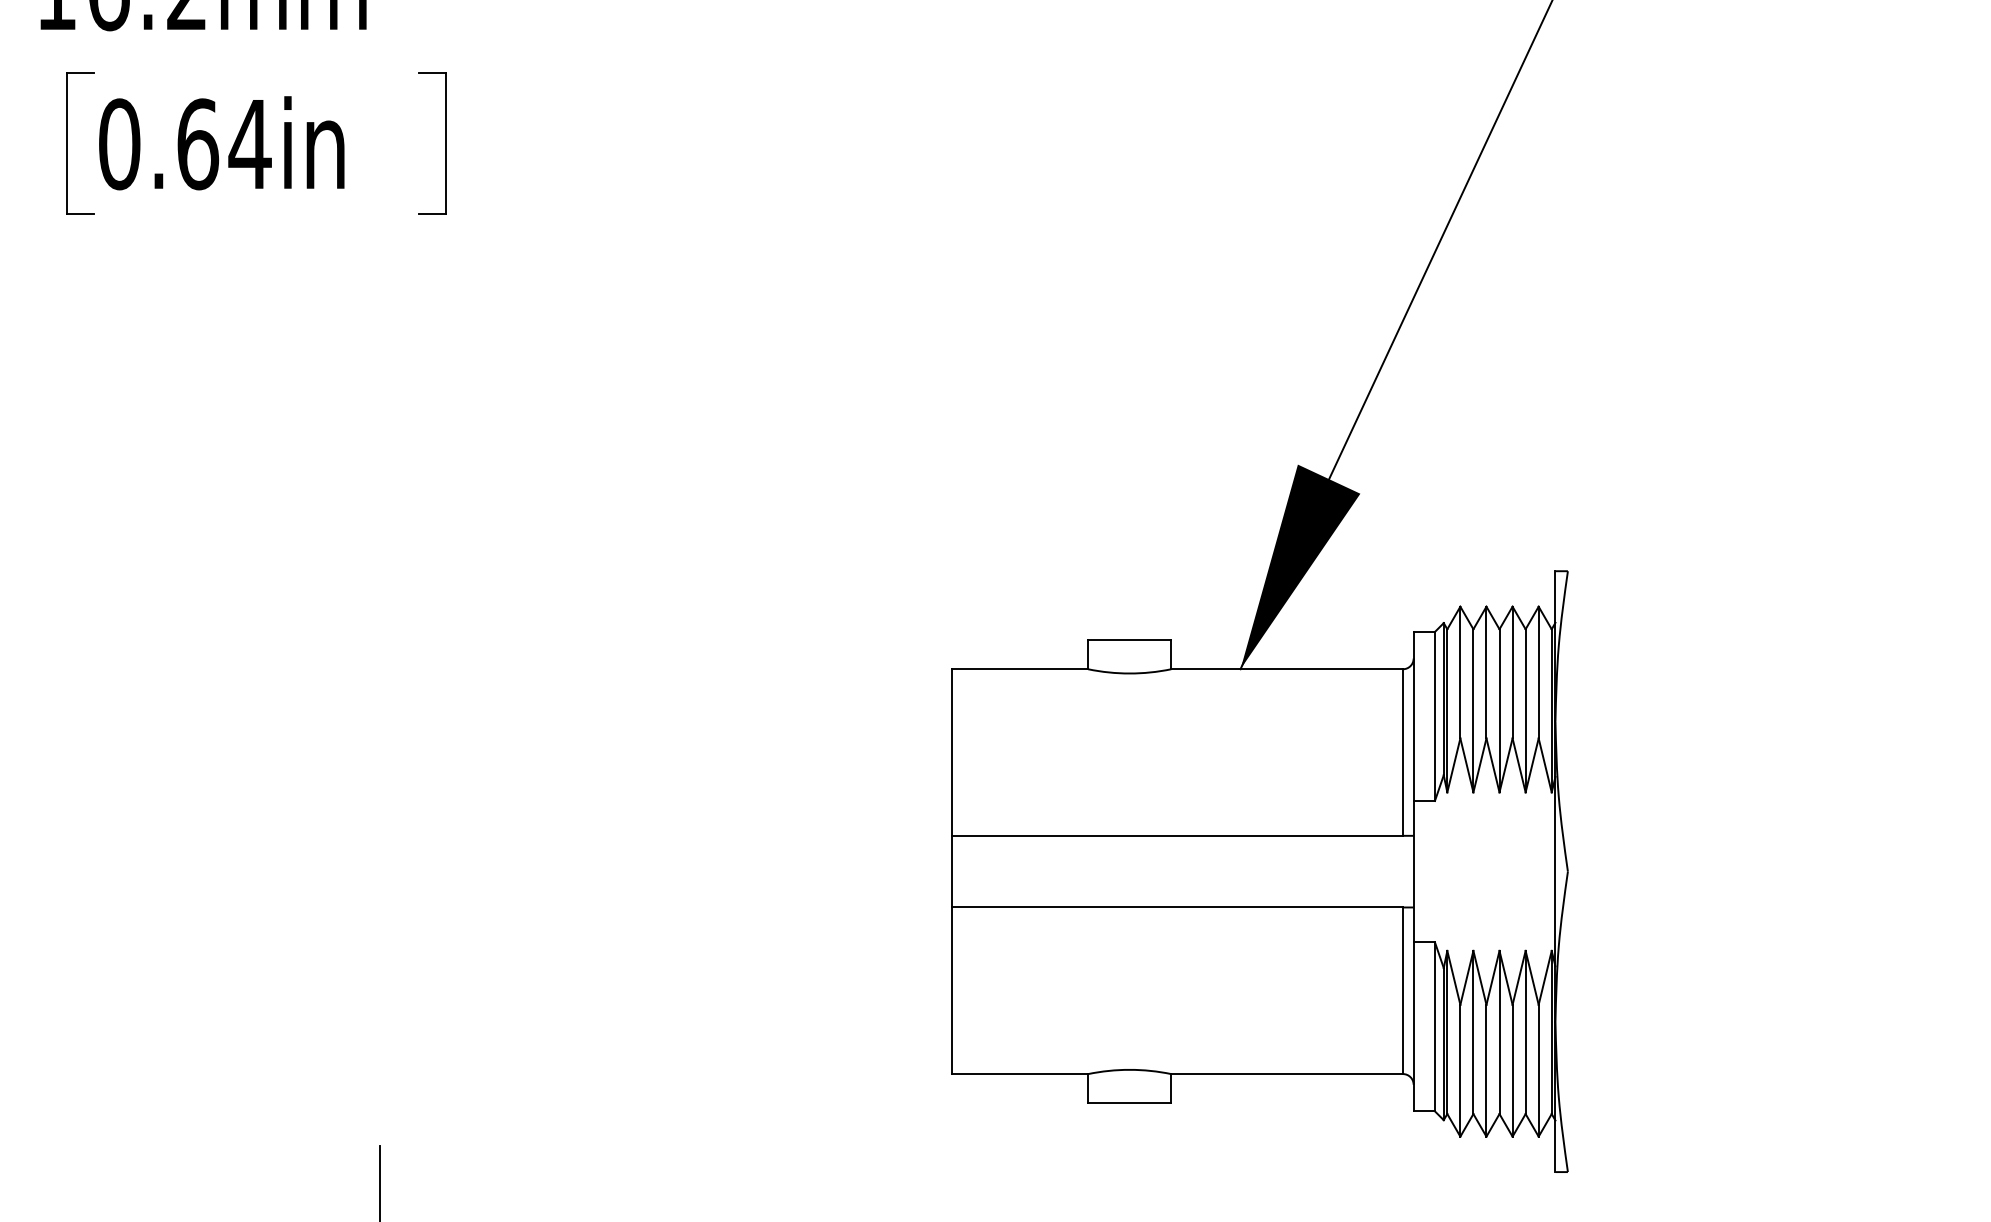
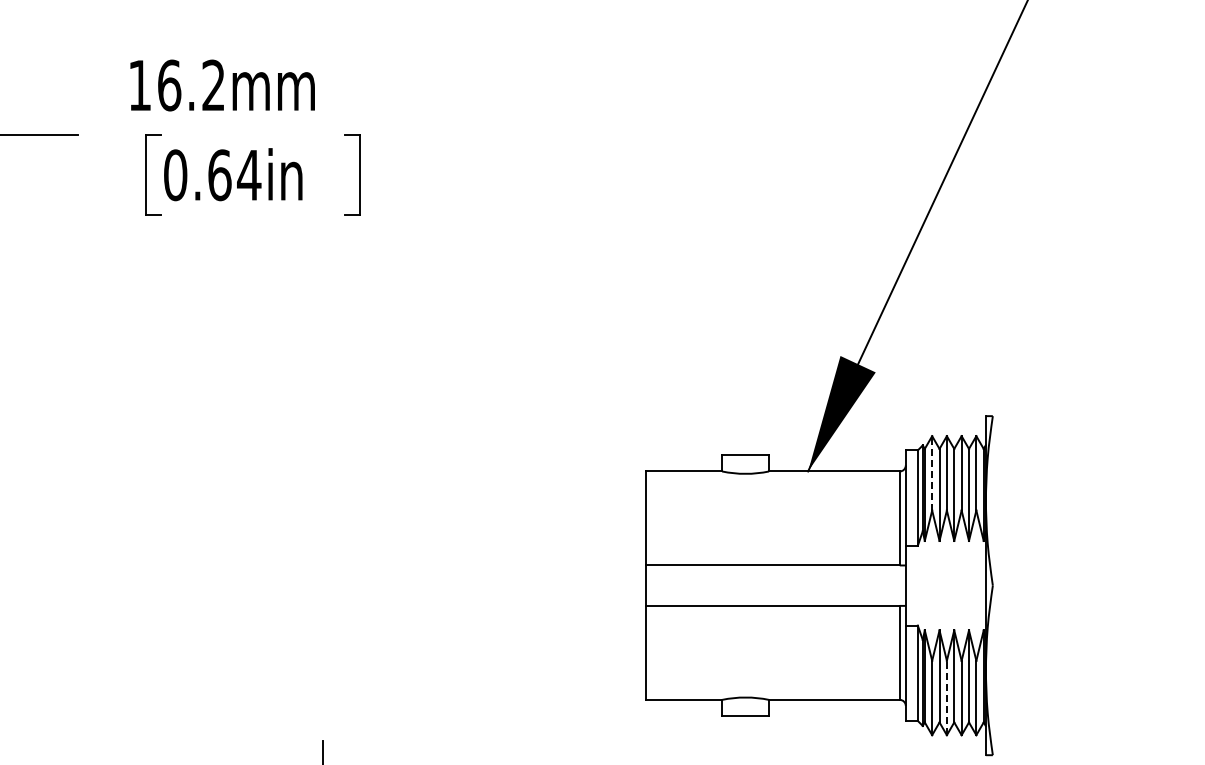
line: (1460, 671) -> (932, 472), solid -> dashed
line: (1485, 1069) -> (946, 697), solid -> dashed

